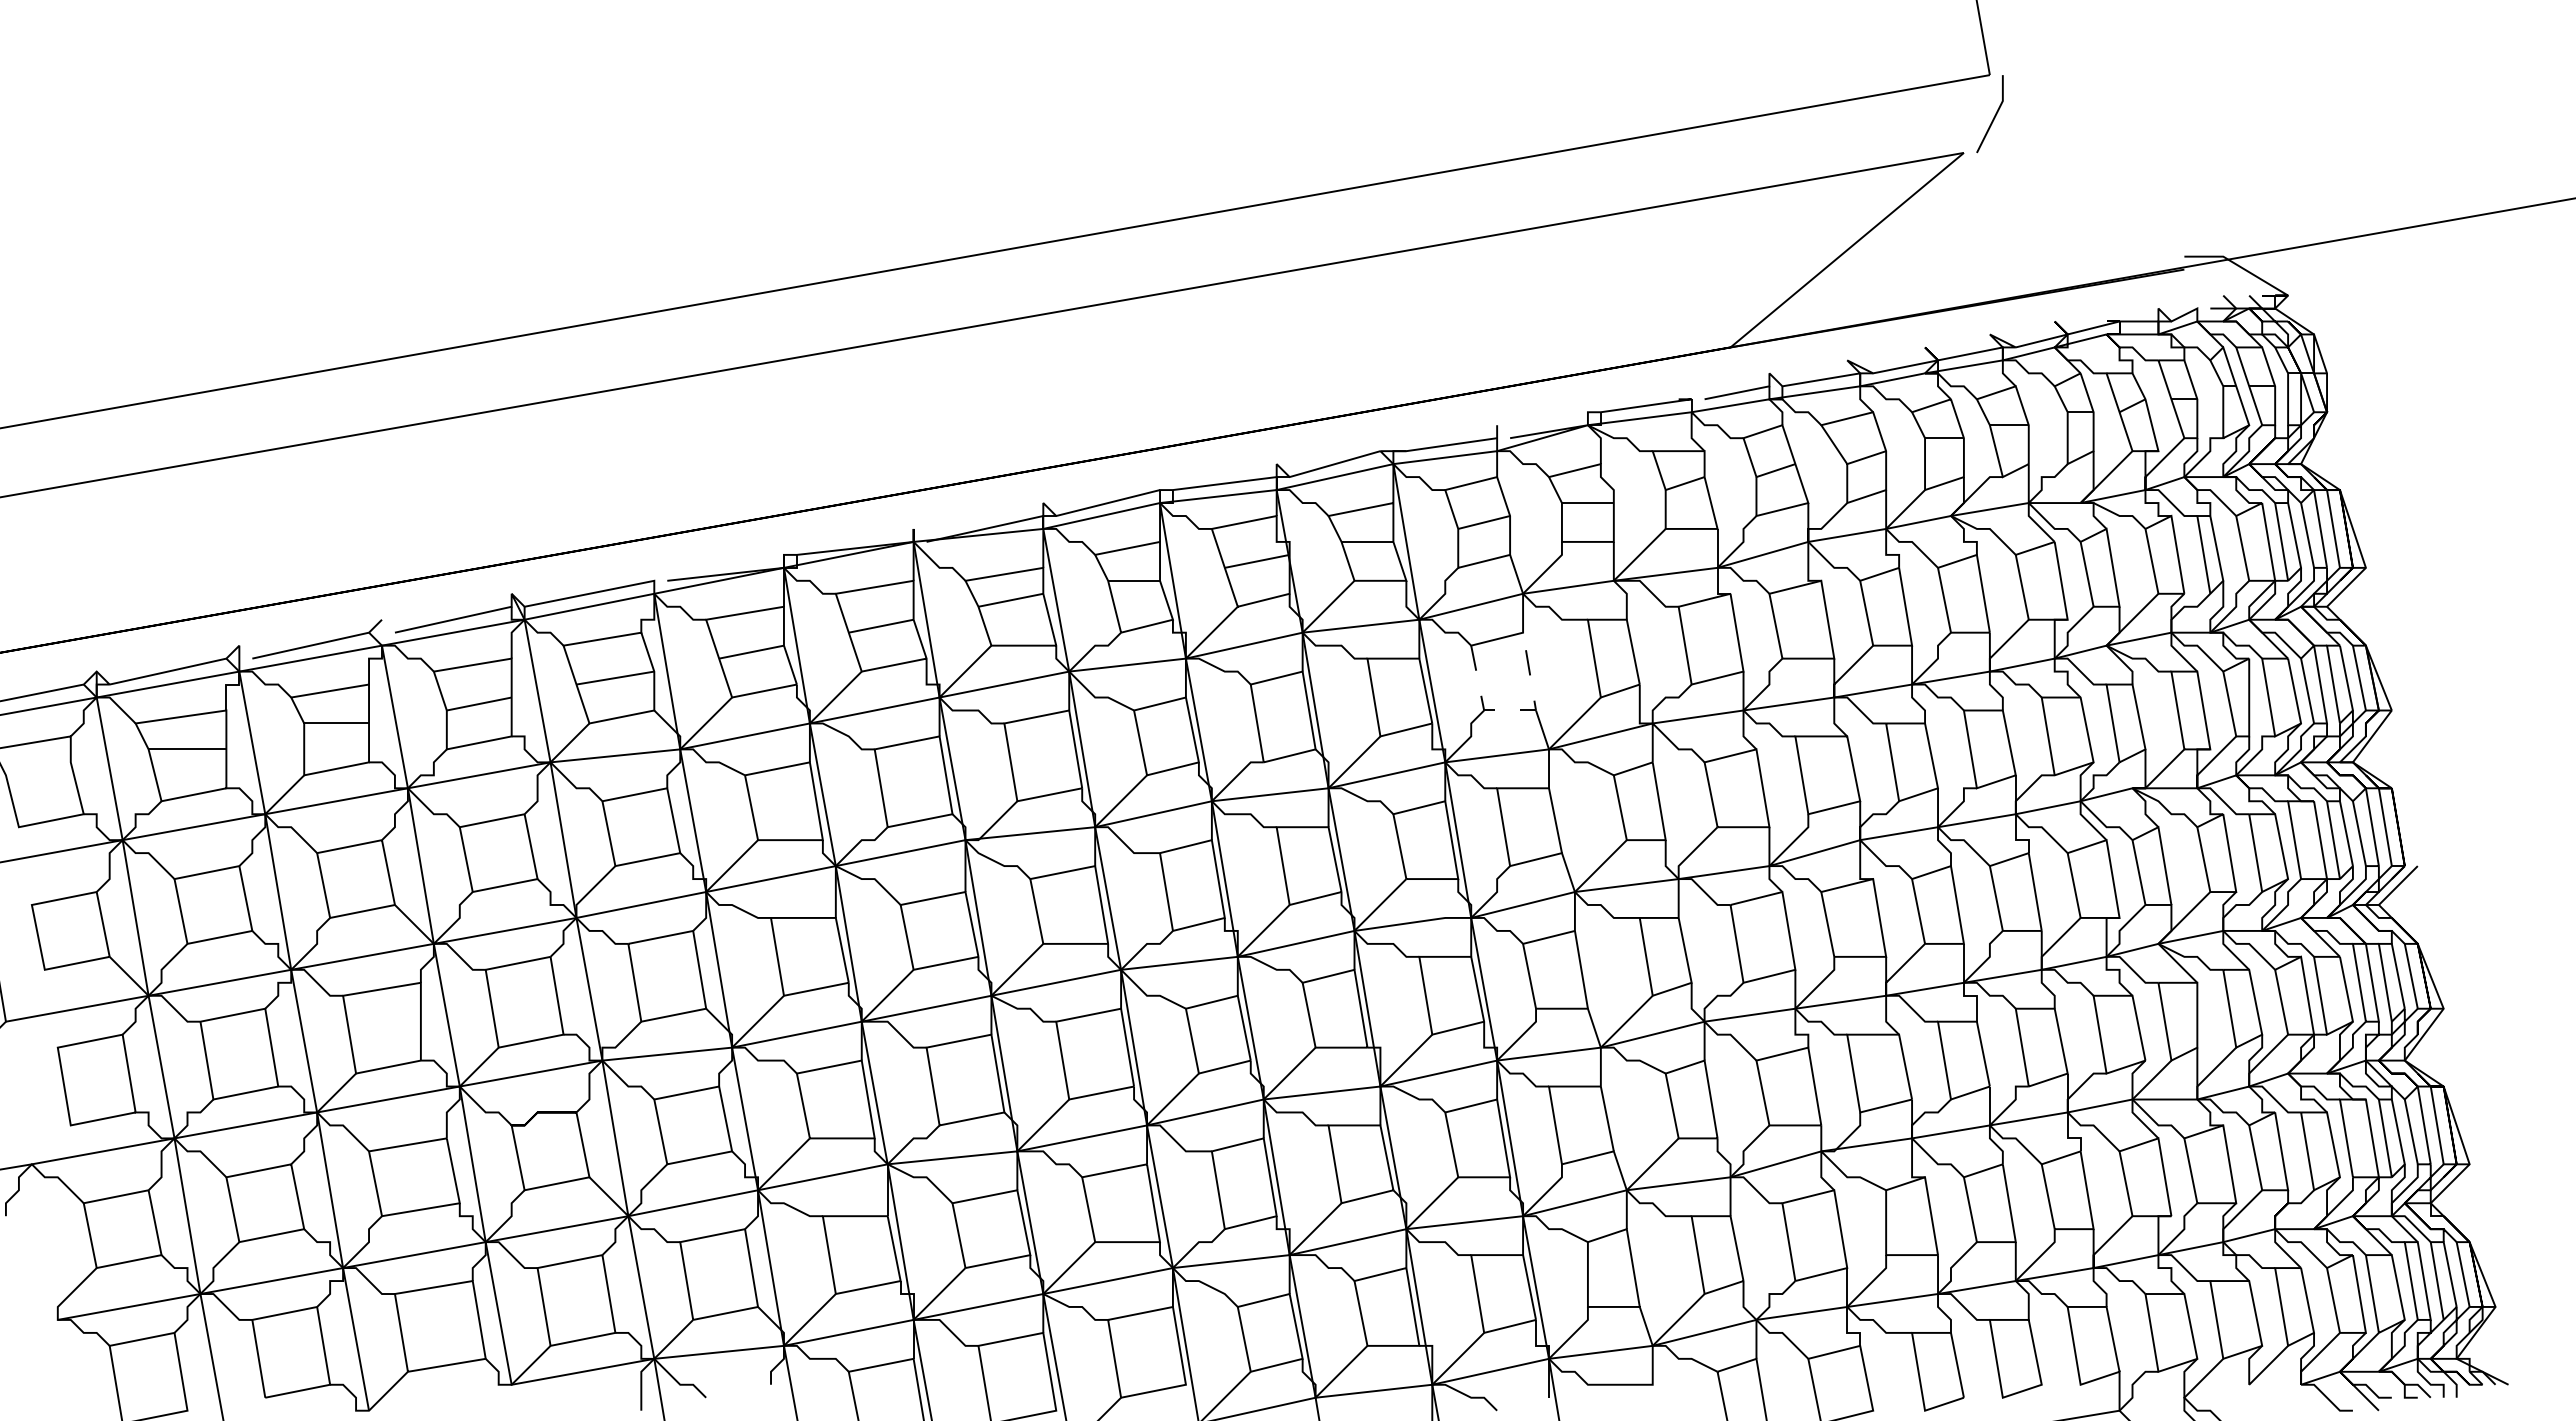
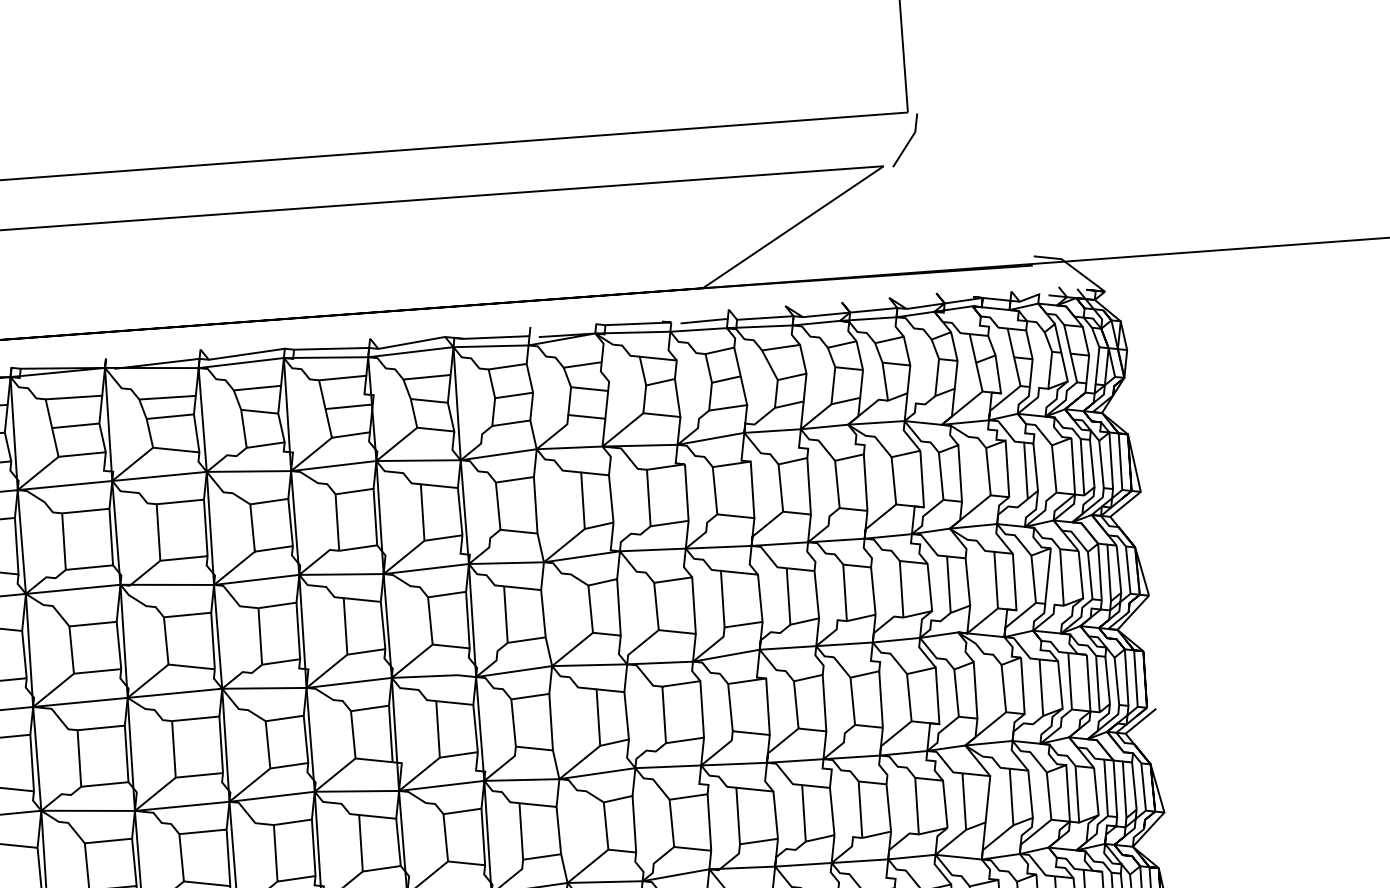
line: (1516, 710) -> (523, 532), dashed -> solid

